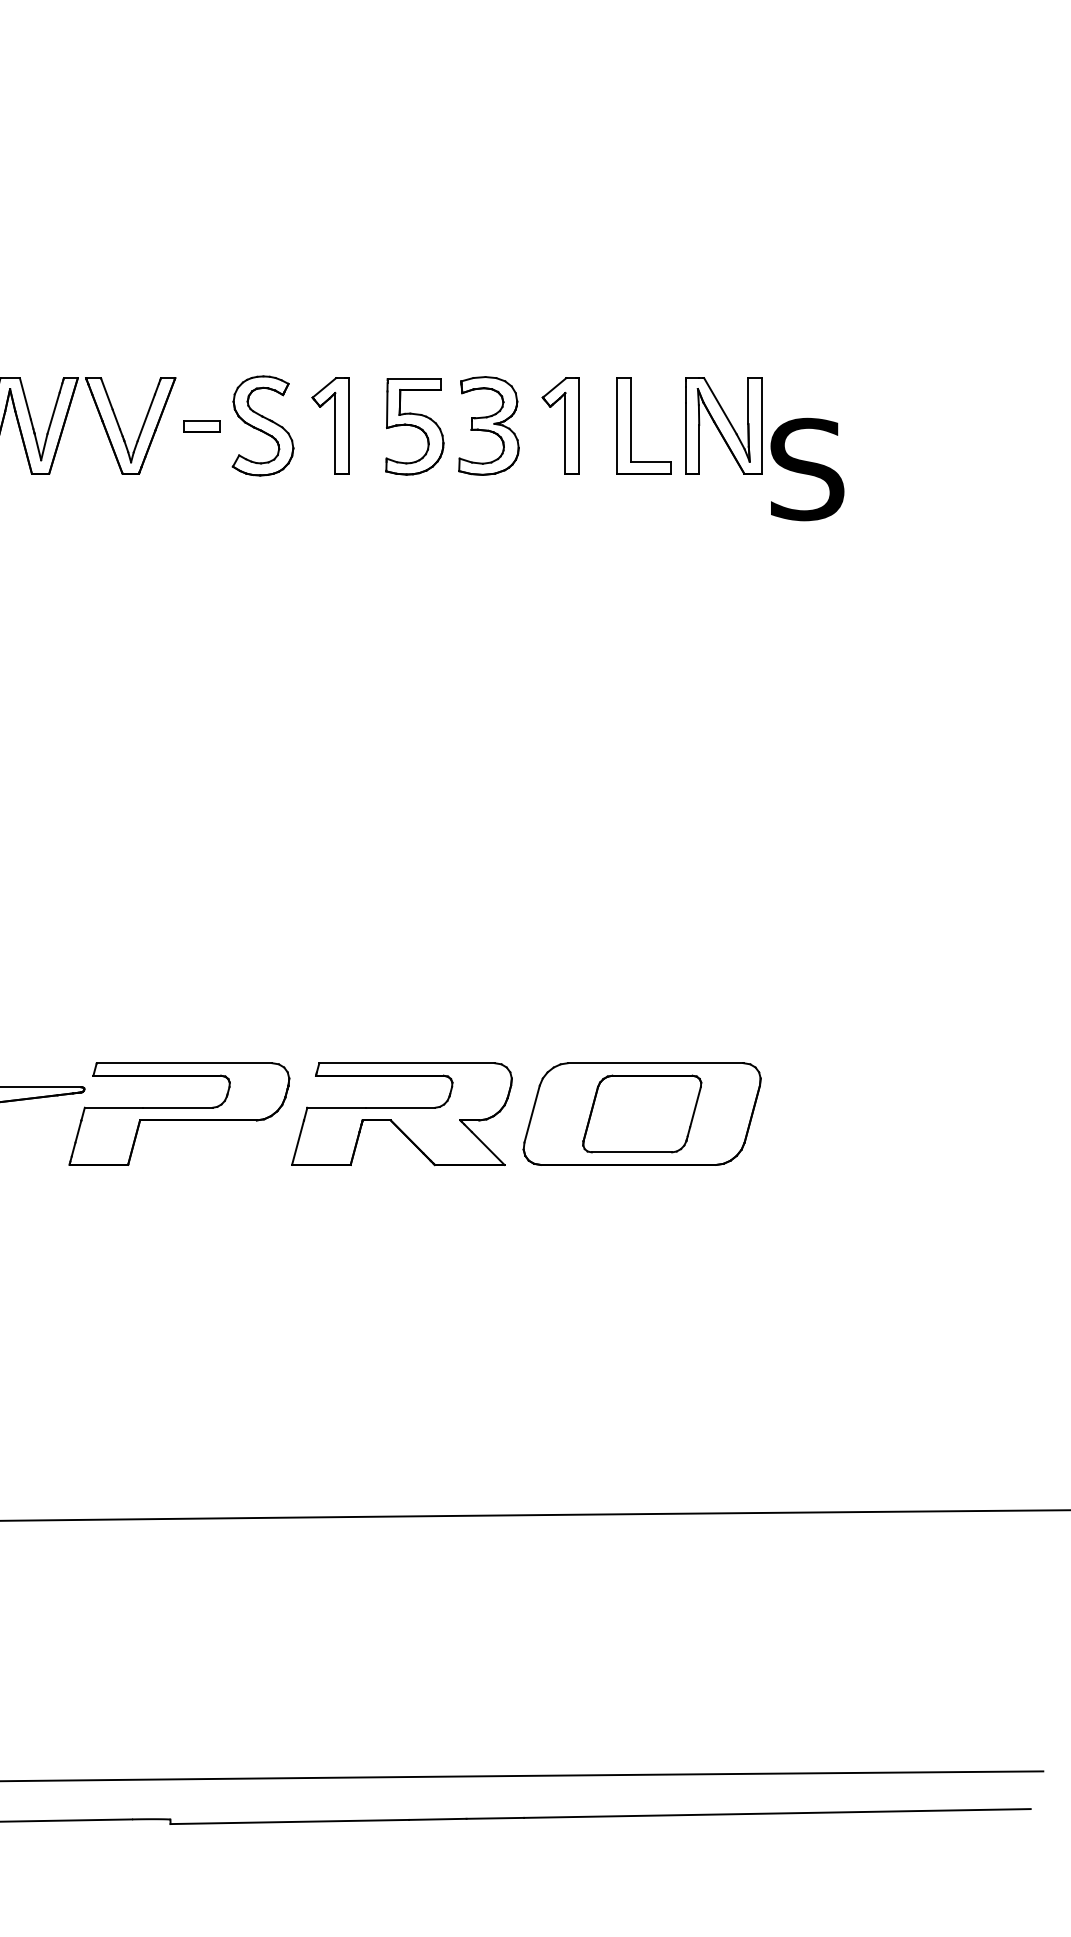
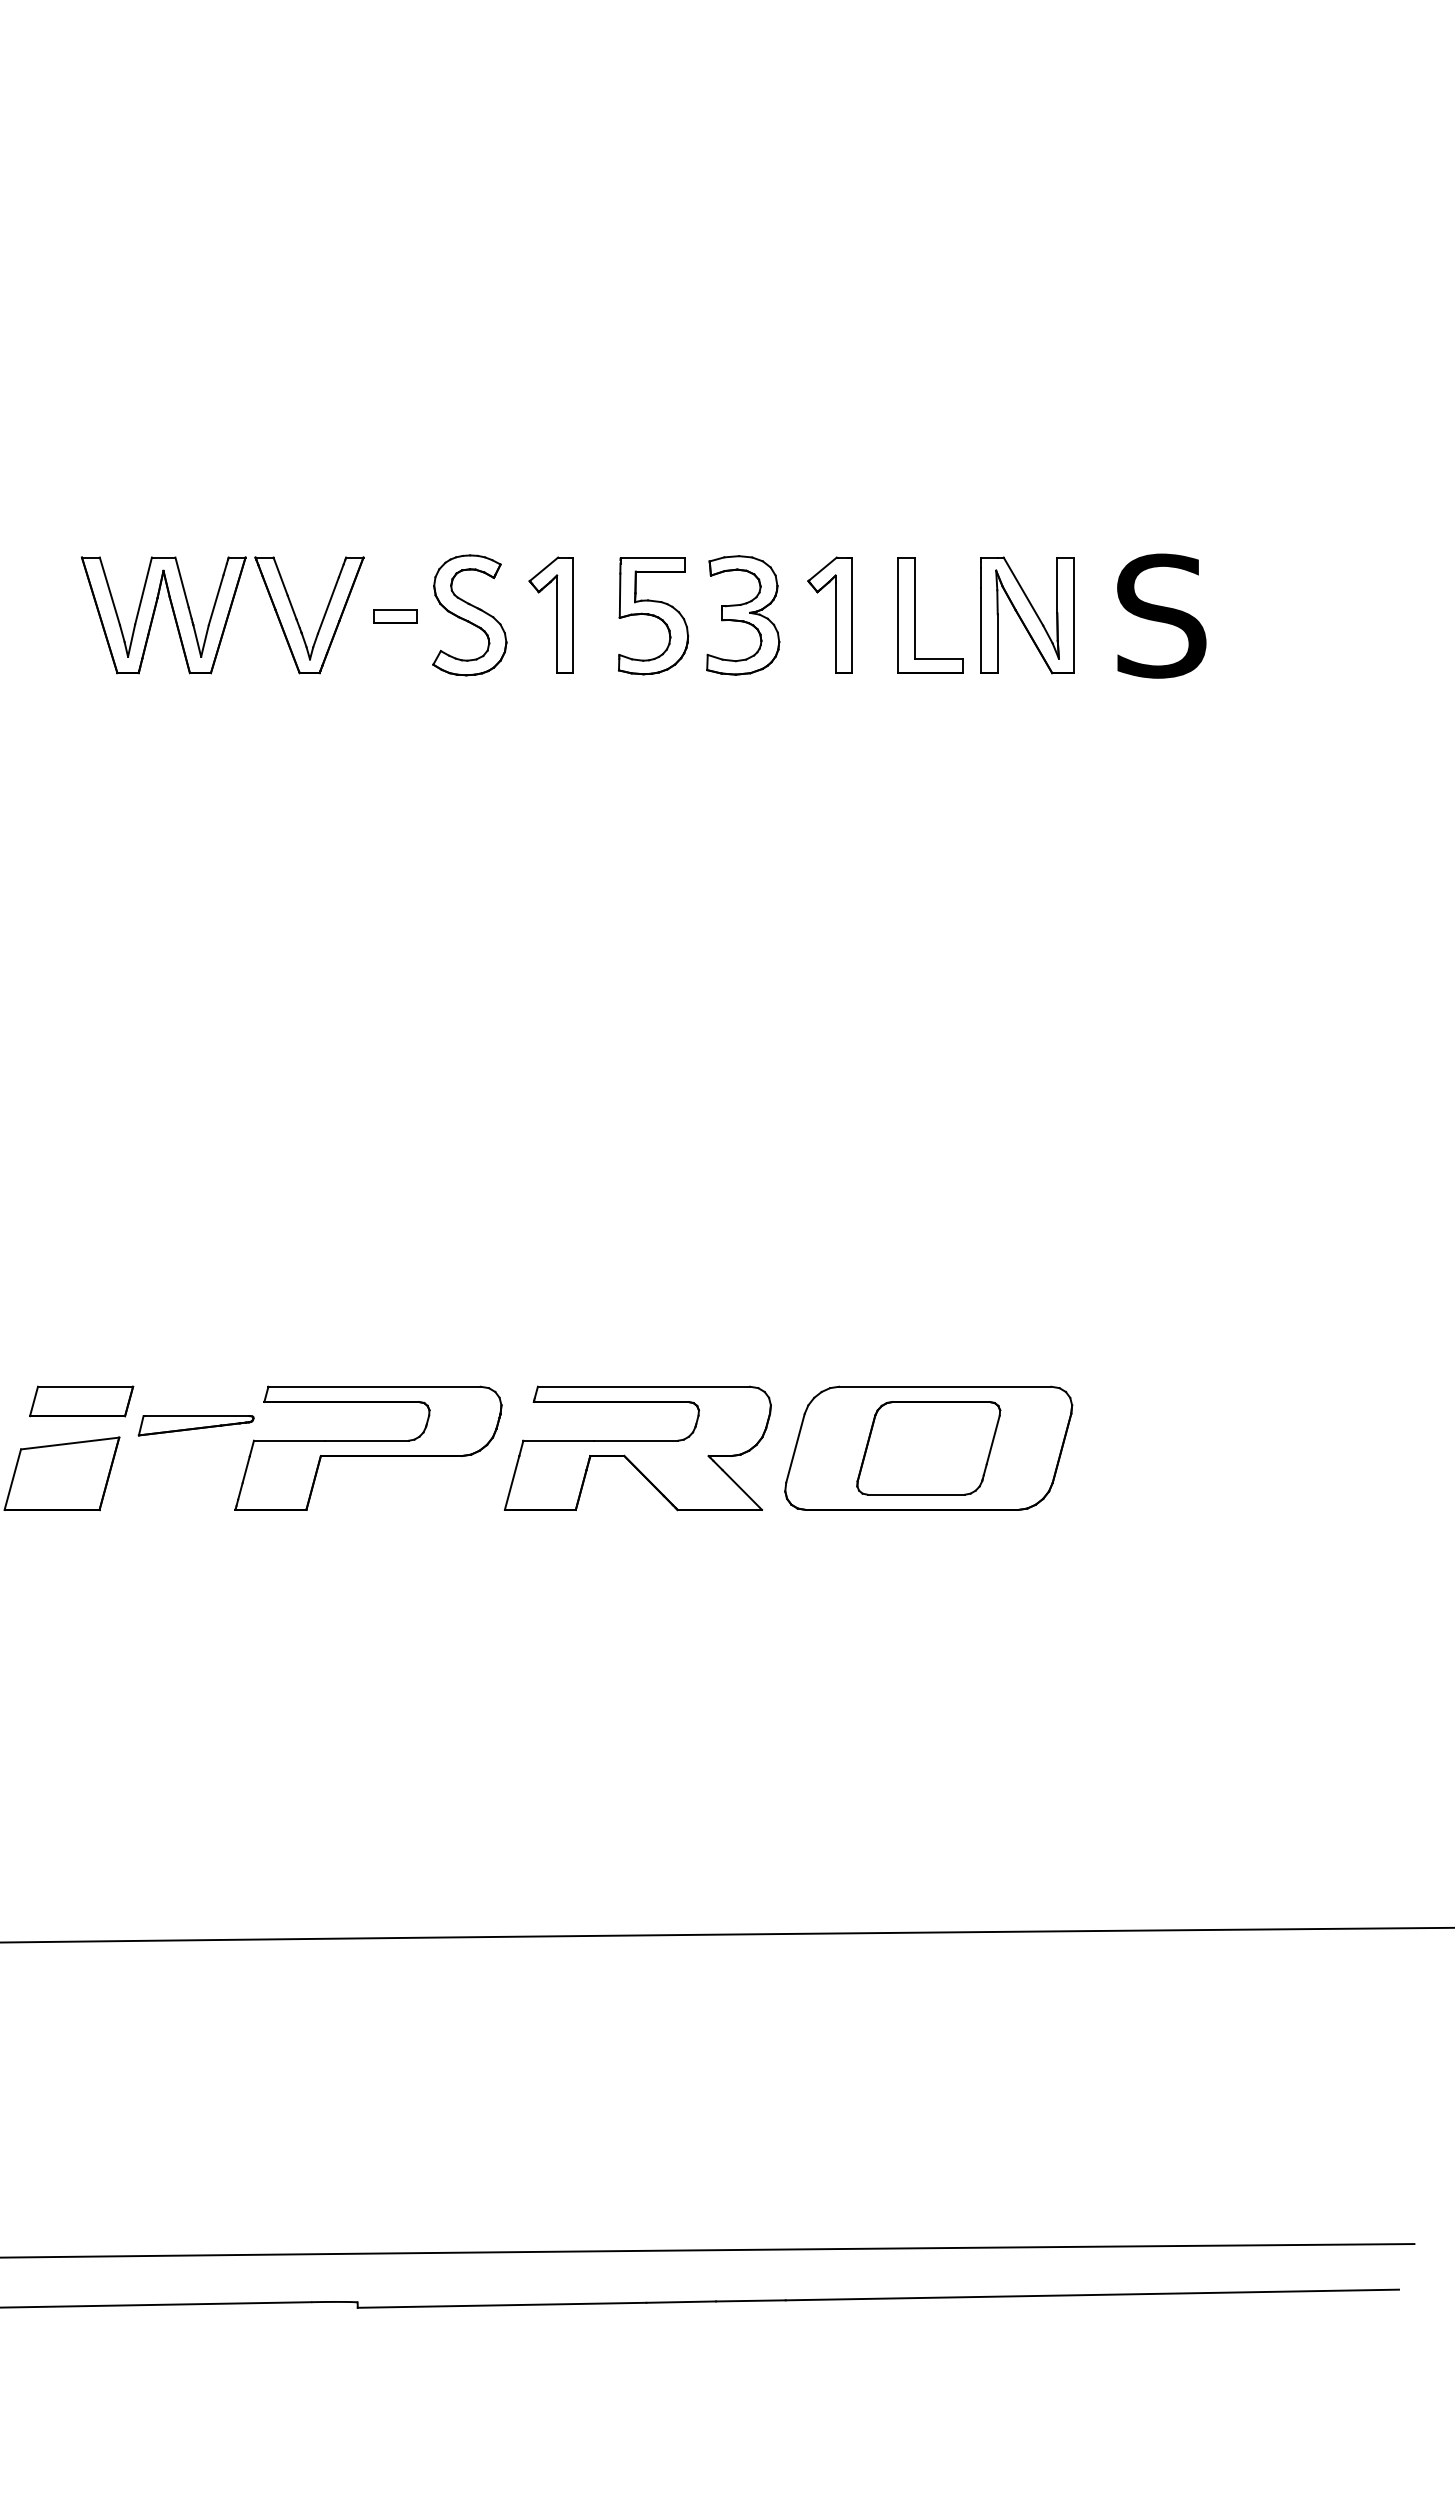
text: (807, 469) -> (1161, 615), moved

